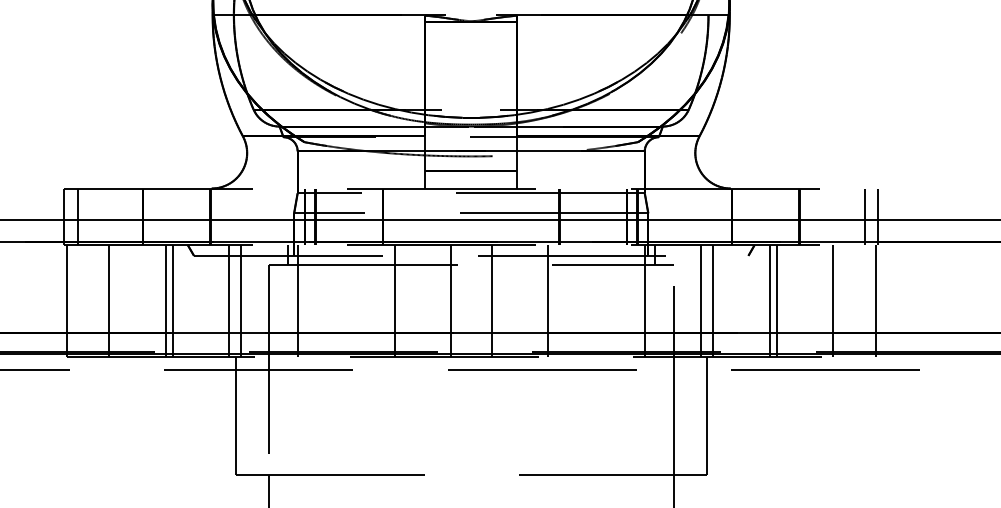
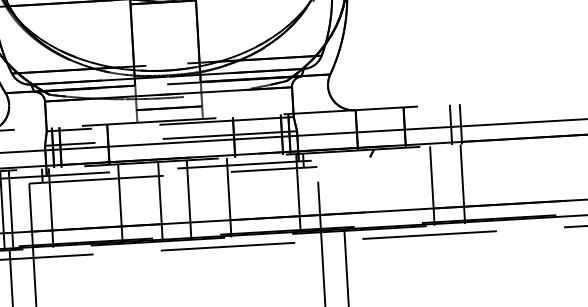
line: (701, 300) -> (338, 191), removed
line: (713, 300) -> (347, 190), removed
line: (769, 300) -> (386, 188), removed
line: (777, 300) -> (392, 187), removed

